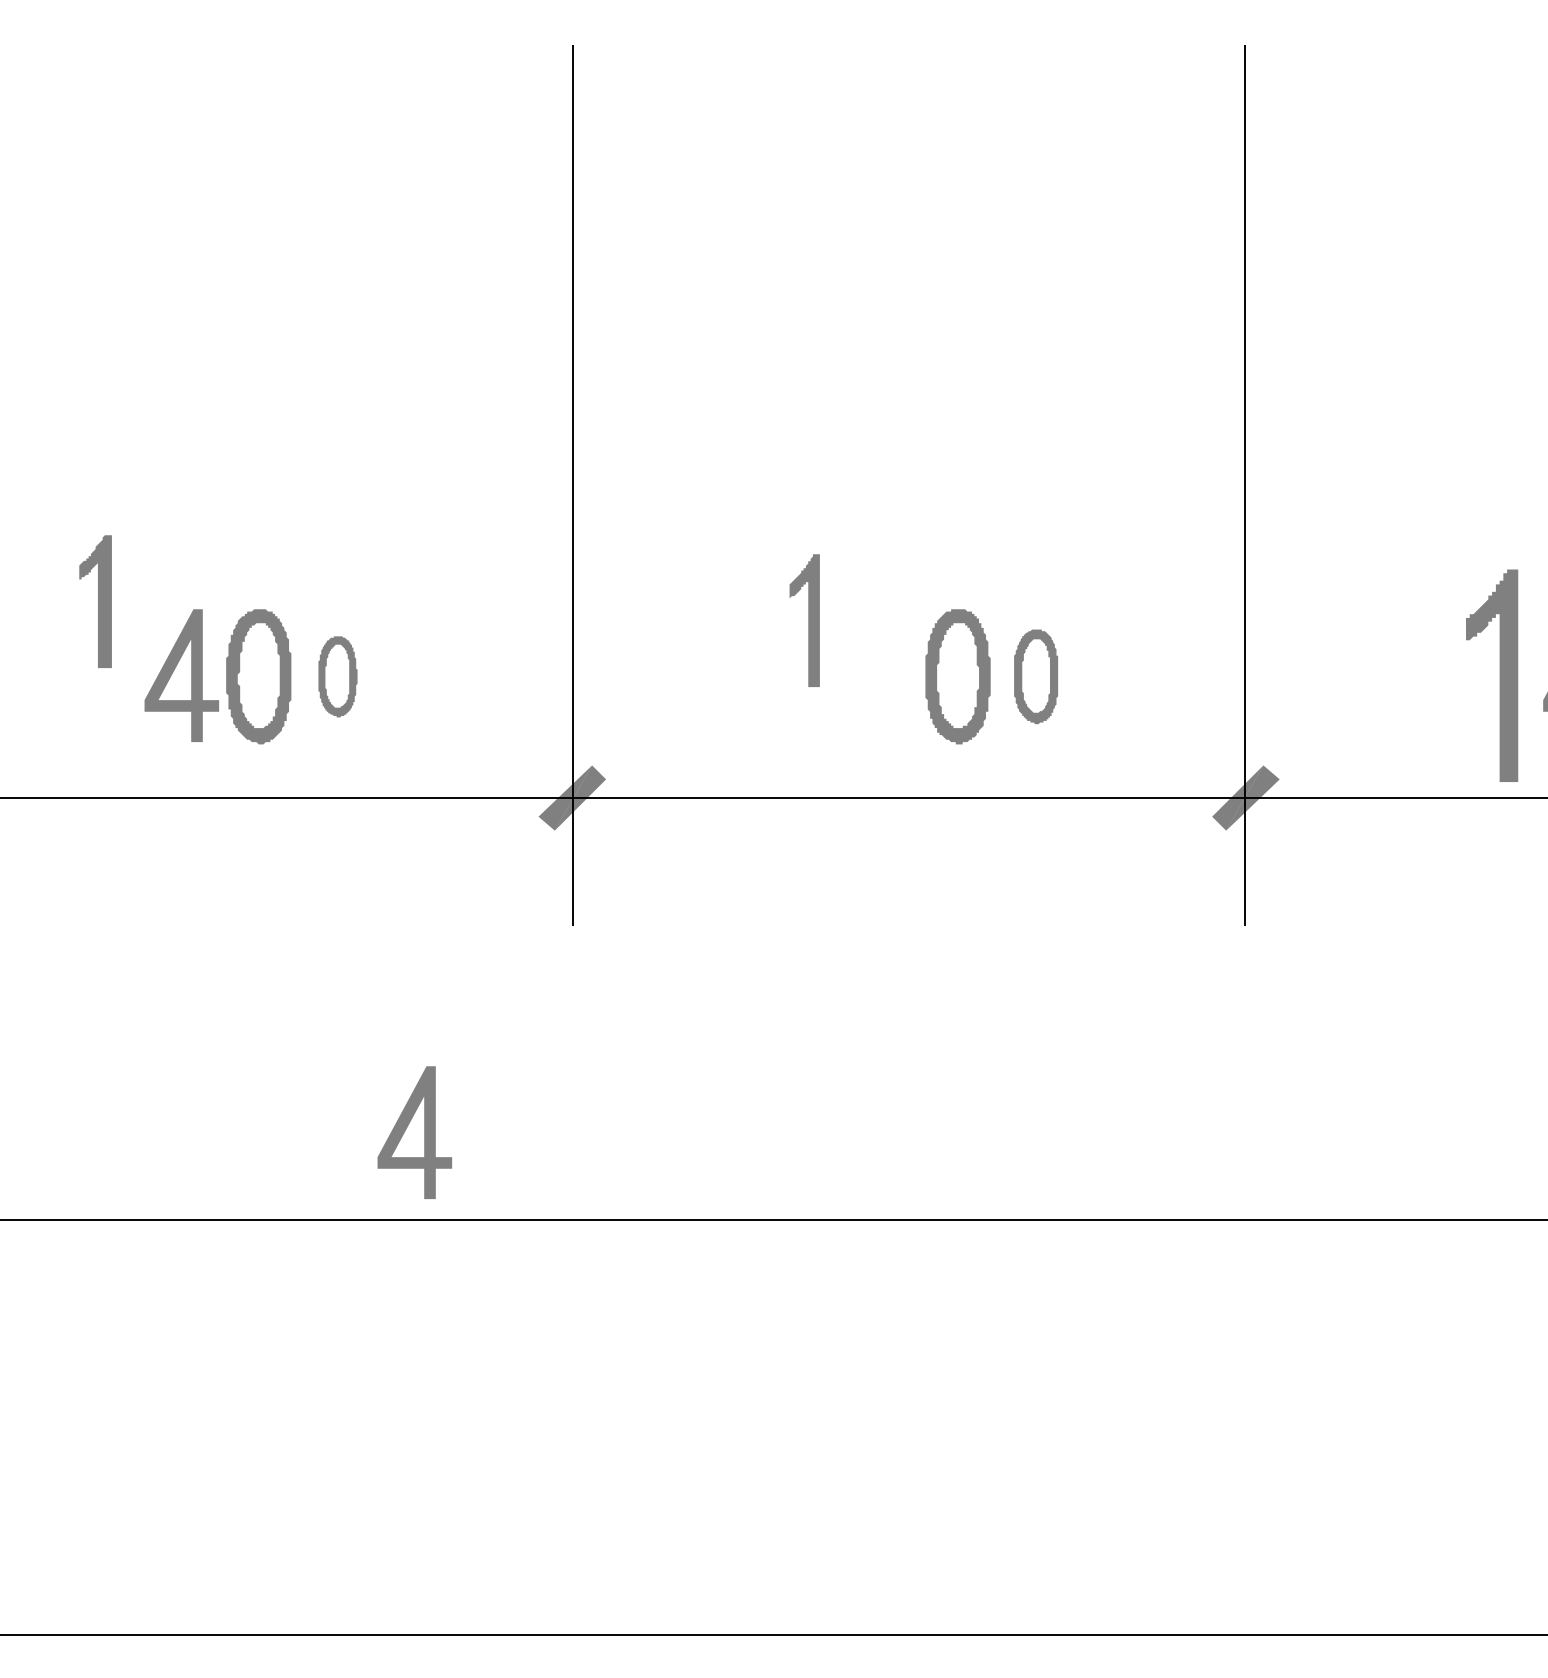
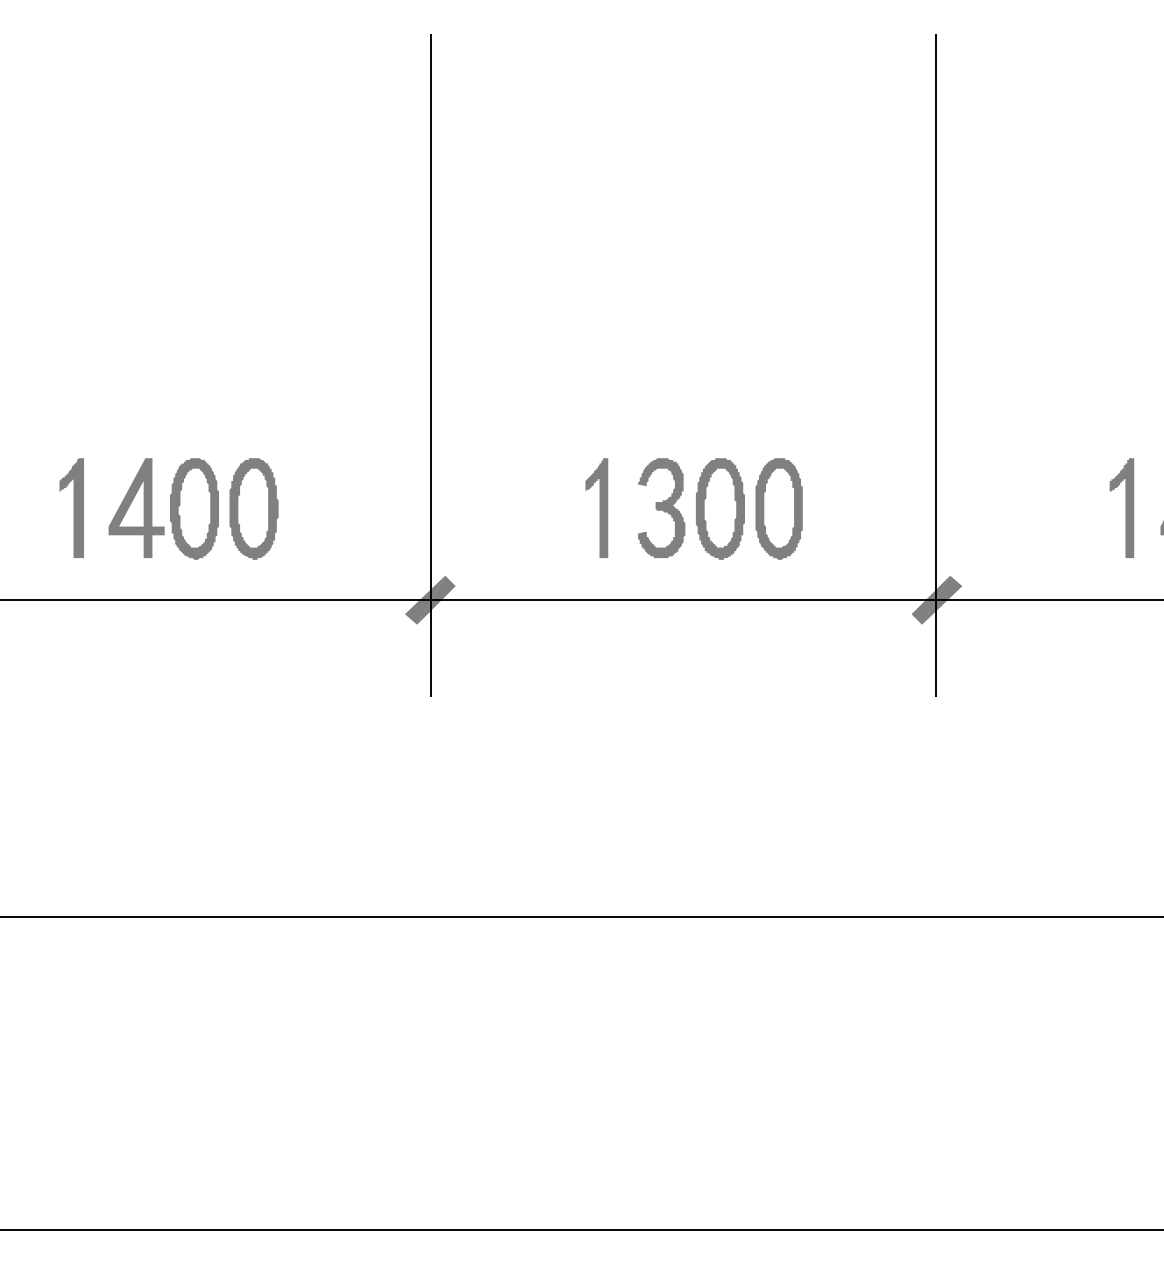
part: (95, 601) -> (71, 508), moved
part: (804, 620) -> (596, 508), moved
fill: (879, 675) -> (661, 508), added
part: (1491, 675) -> (1121, 508), size x0.62
part: (337, 676) -> (253, 508), size x1.67
part: (1035, 676) -> (778, 508), size x1.43
part: (414, 1132) -> (311, 851), removed

